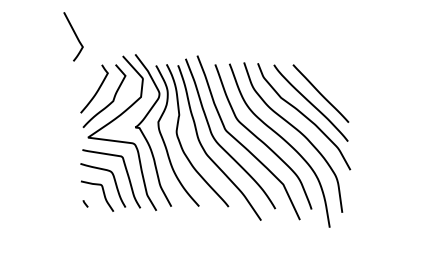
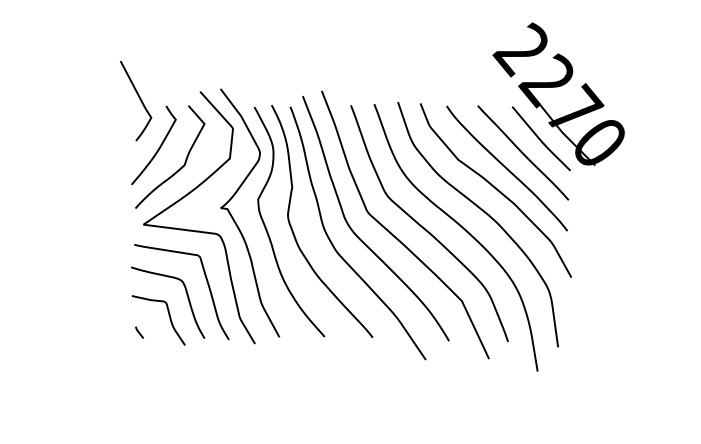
curve: (75, 36) -> (139, 100), moved
part: (342, 58) -> (558, 95), added

